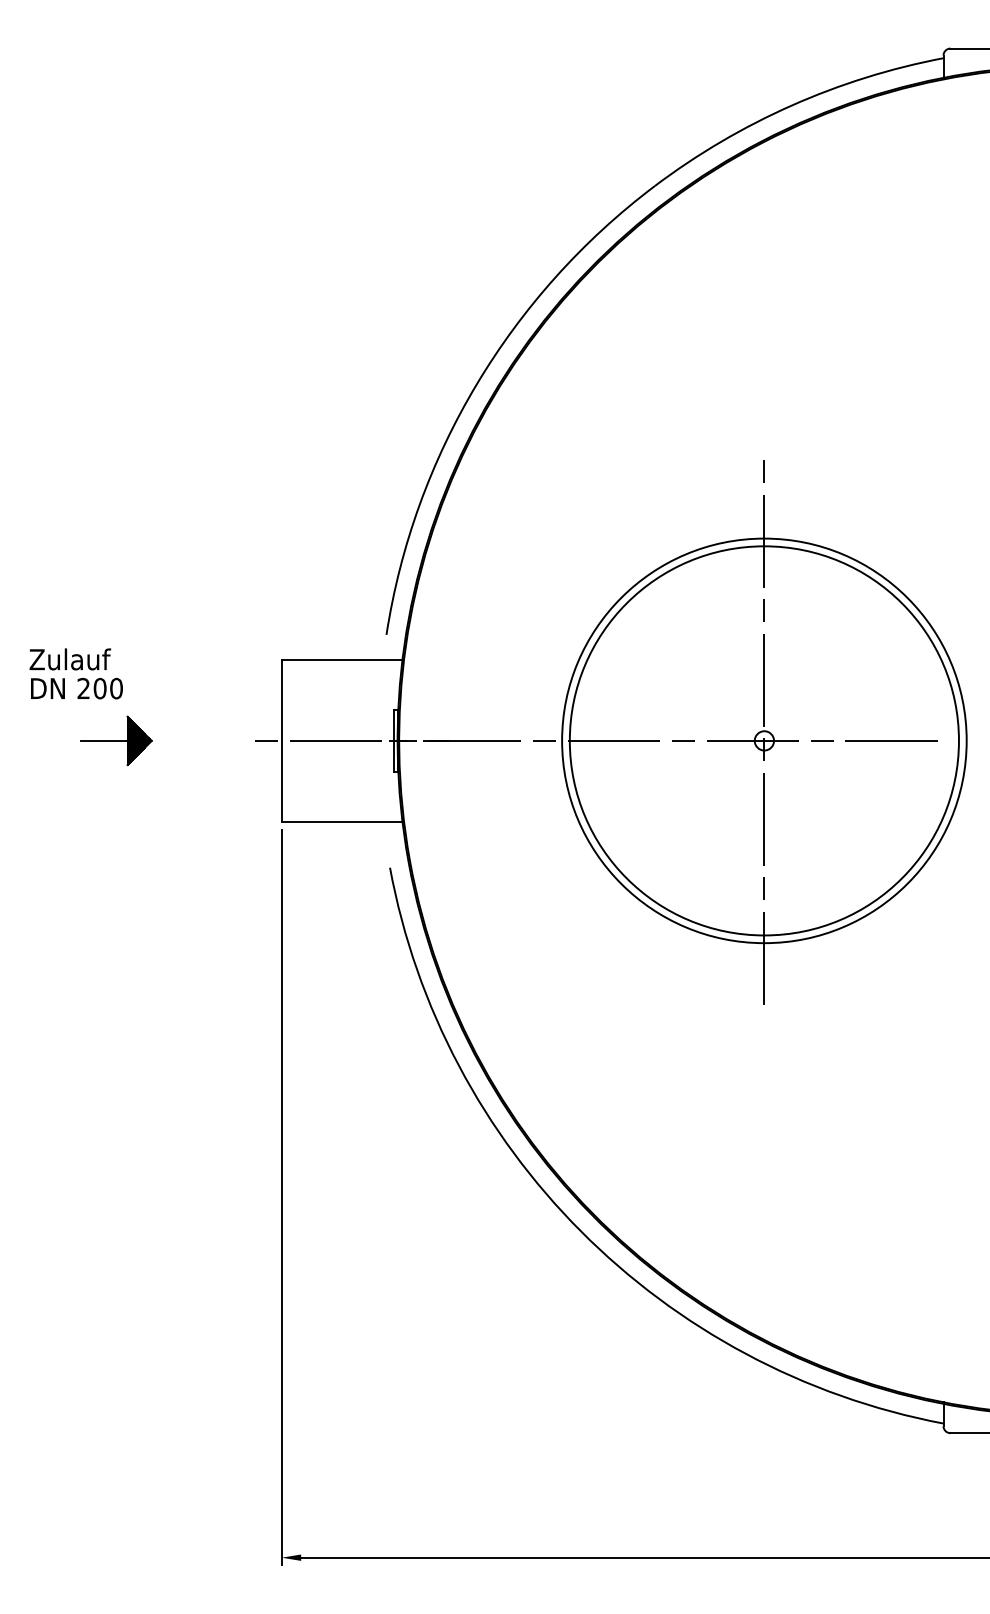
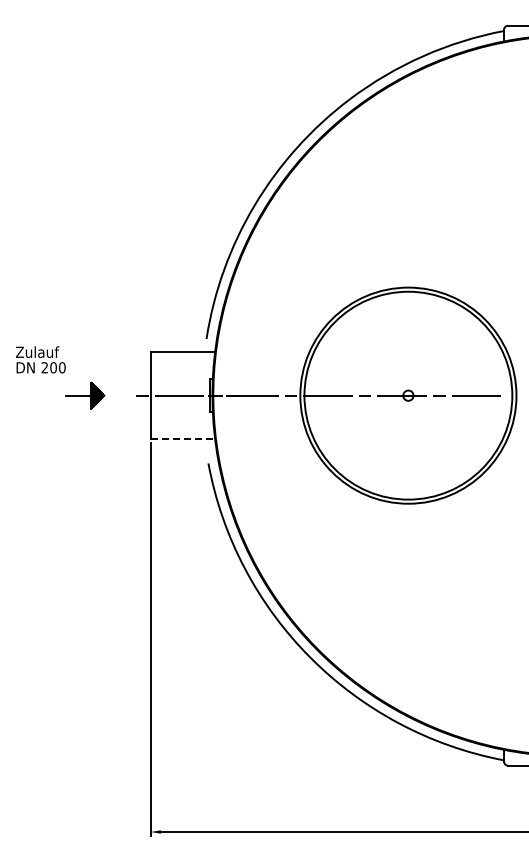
line: (764, 731) -> (408, 390), removed
part: (116, 740) -> (85, 395), moved
line: (343, 821) -> (183, 438), solid -> dashed

